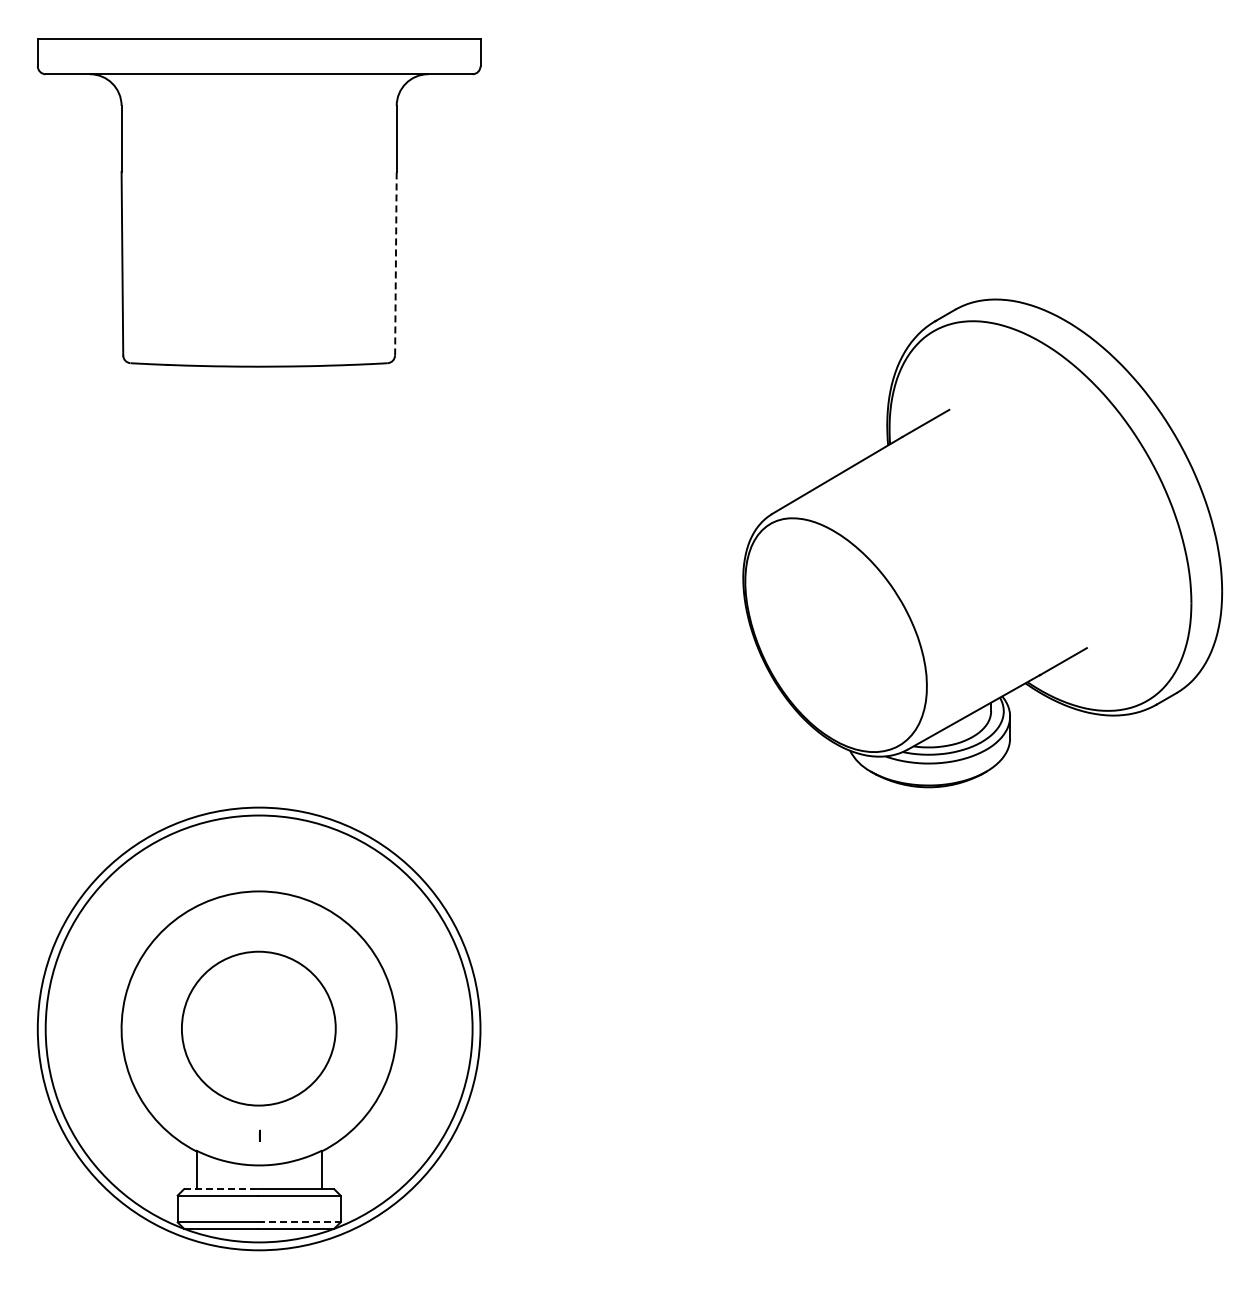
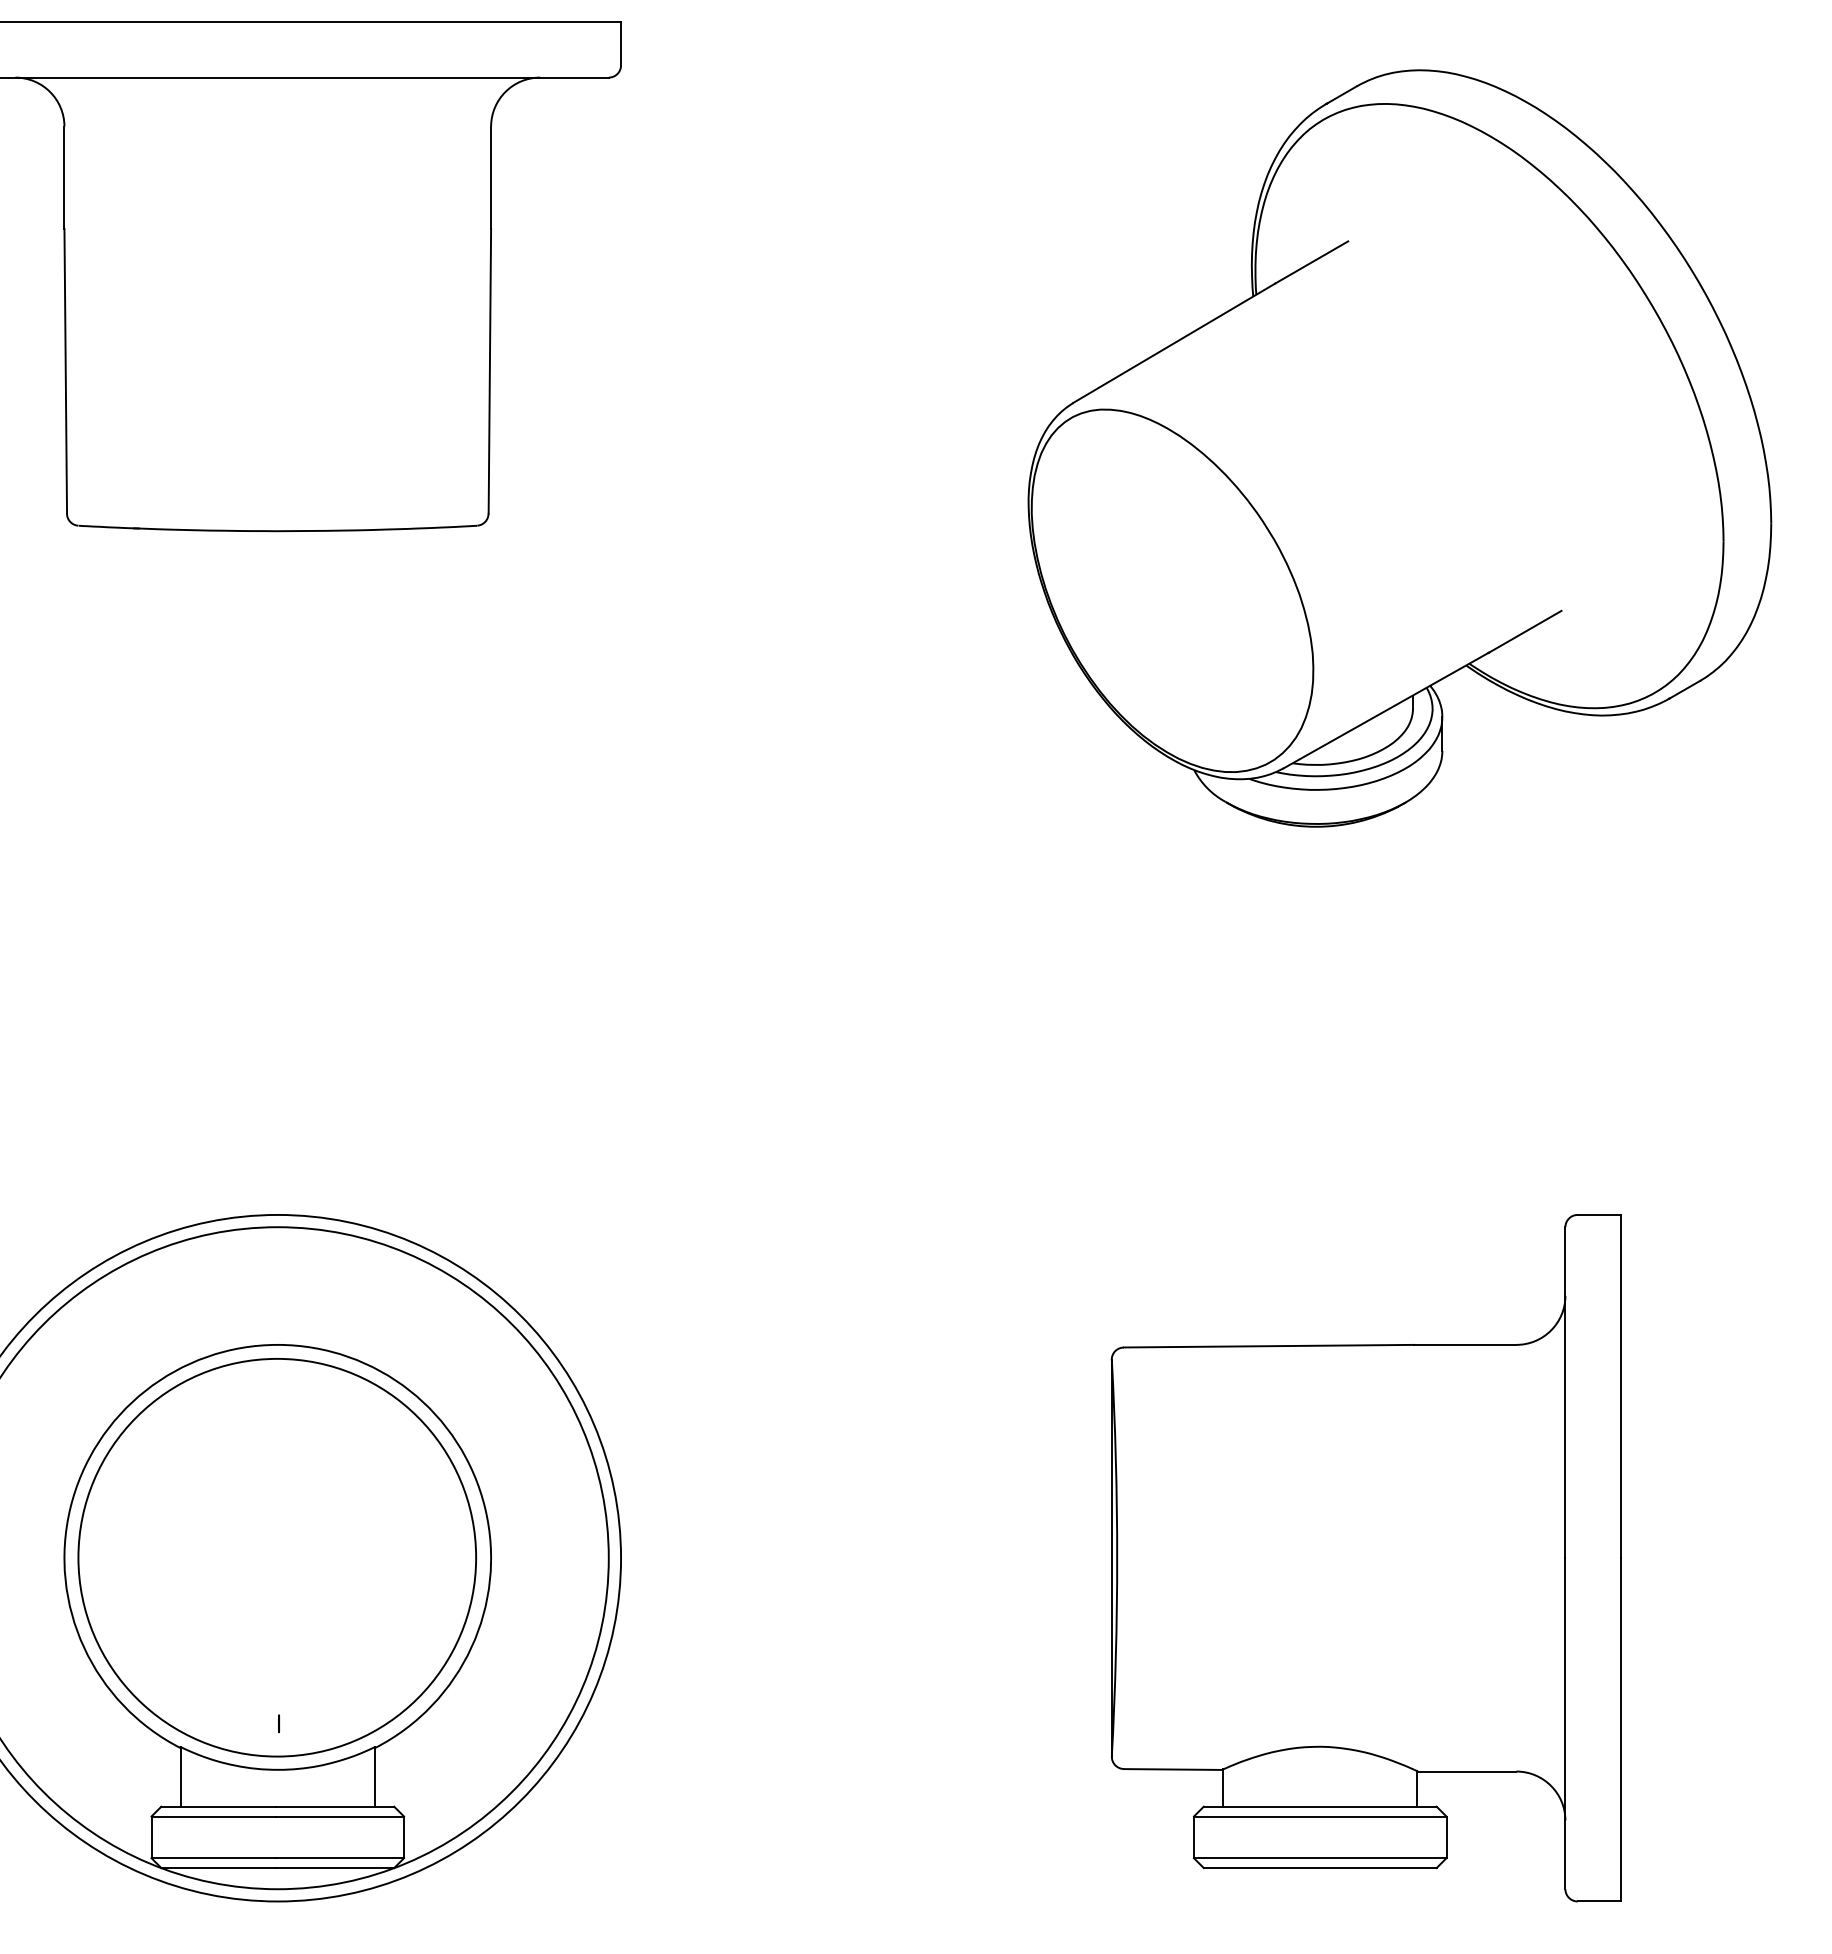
line: (395, 263) -> (489, 371), dashed -> solid
part: (982, 543) -> (1399, 448), moved
circle: (258, 1028) -> (276, 1557), size x1.67
part: (960, 1028) -> (1365, 1557), added
line: (221, 1189) -> (219, 1807), dashed -> solid
line: (299, 1222) -> (340, 1858), dashed -> solid

